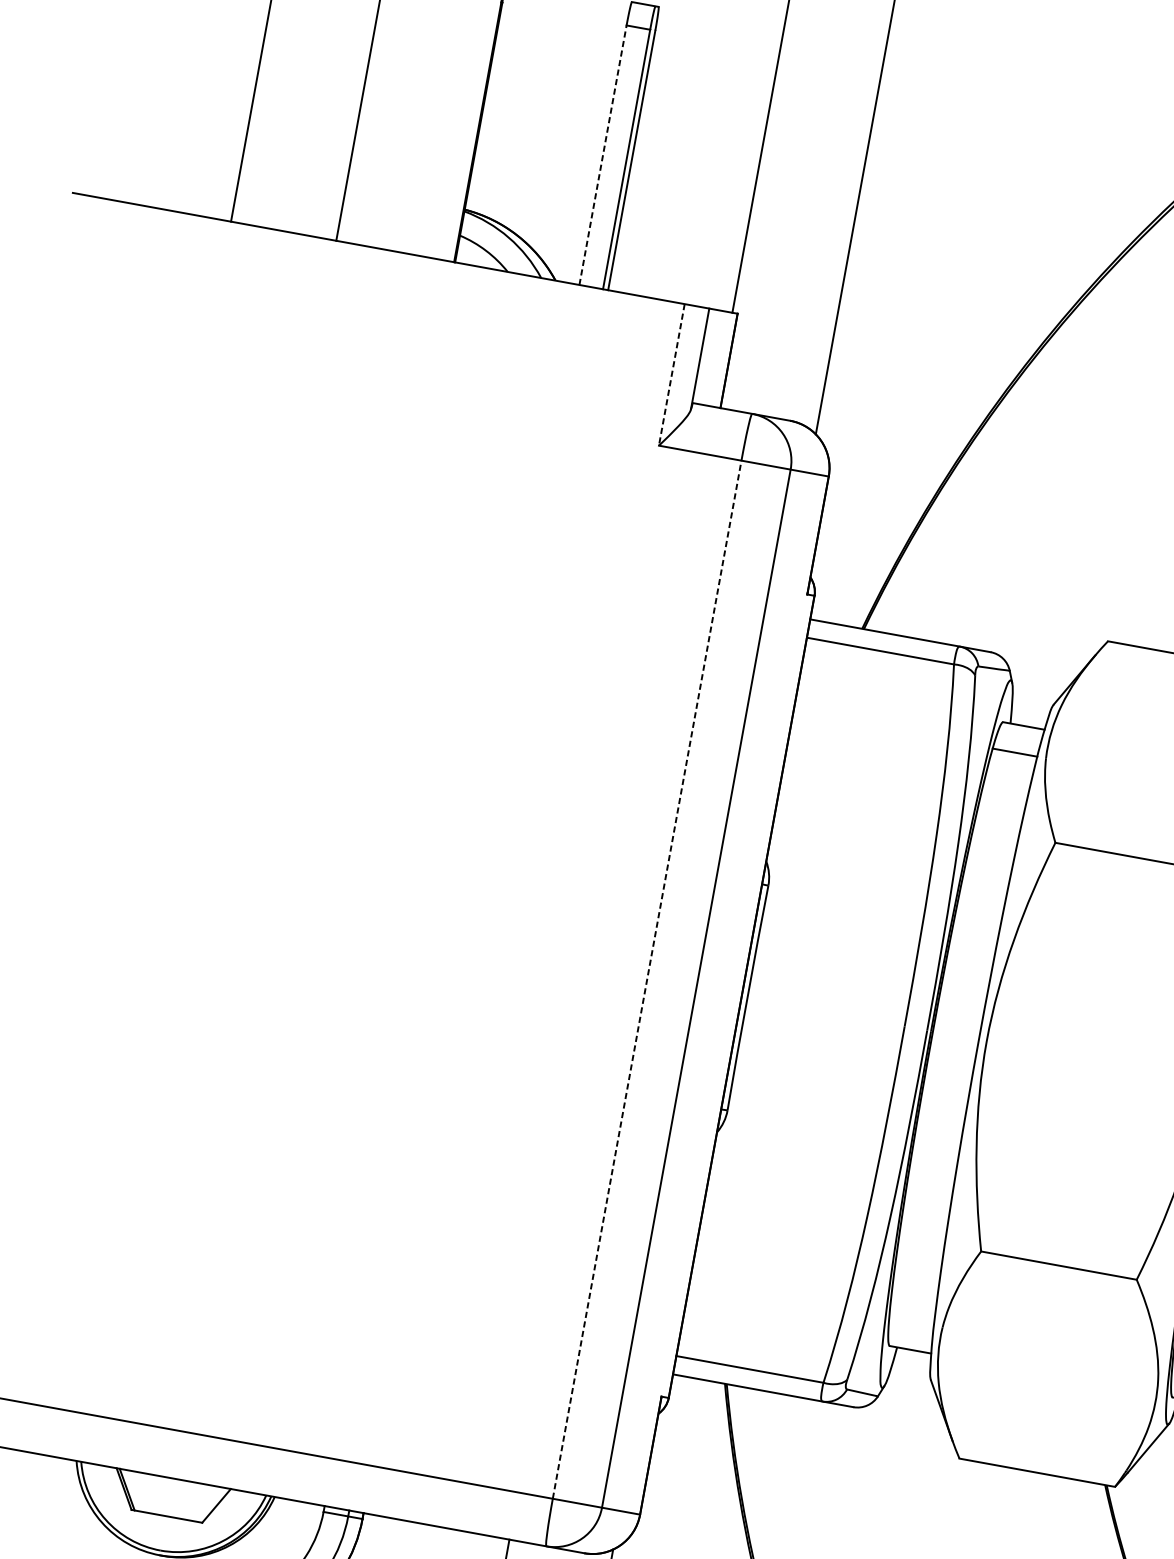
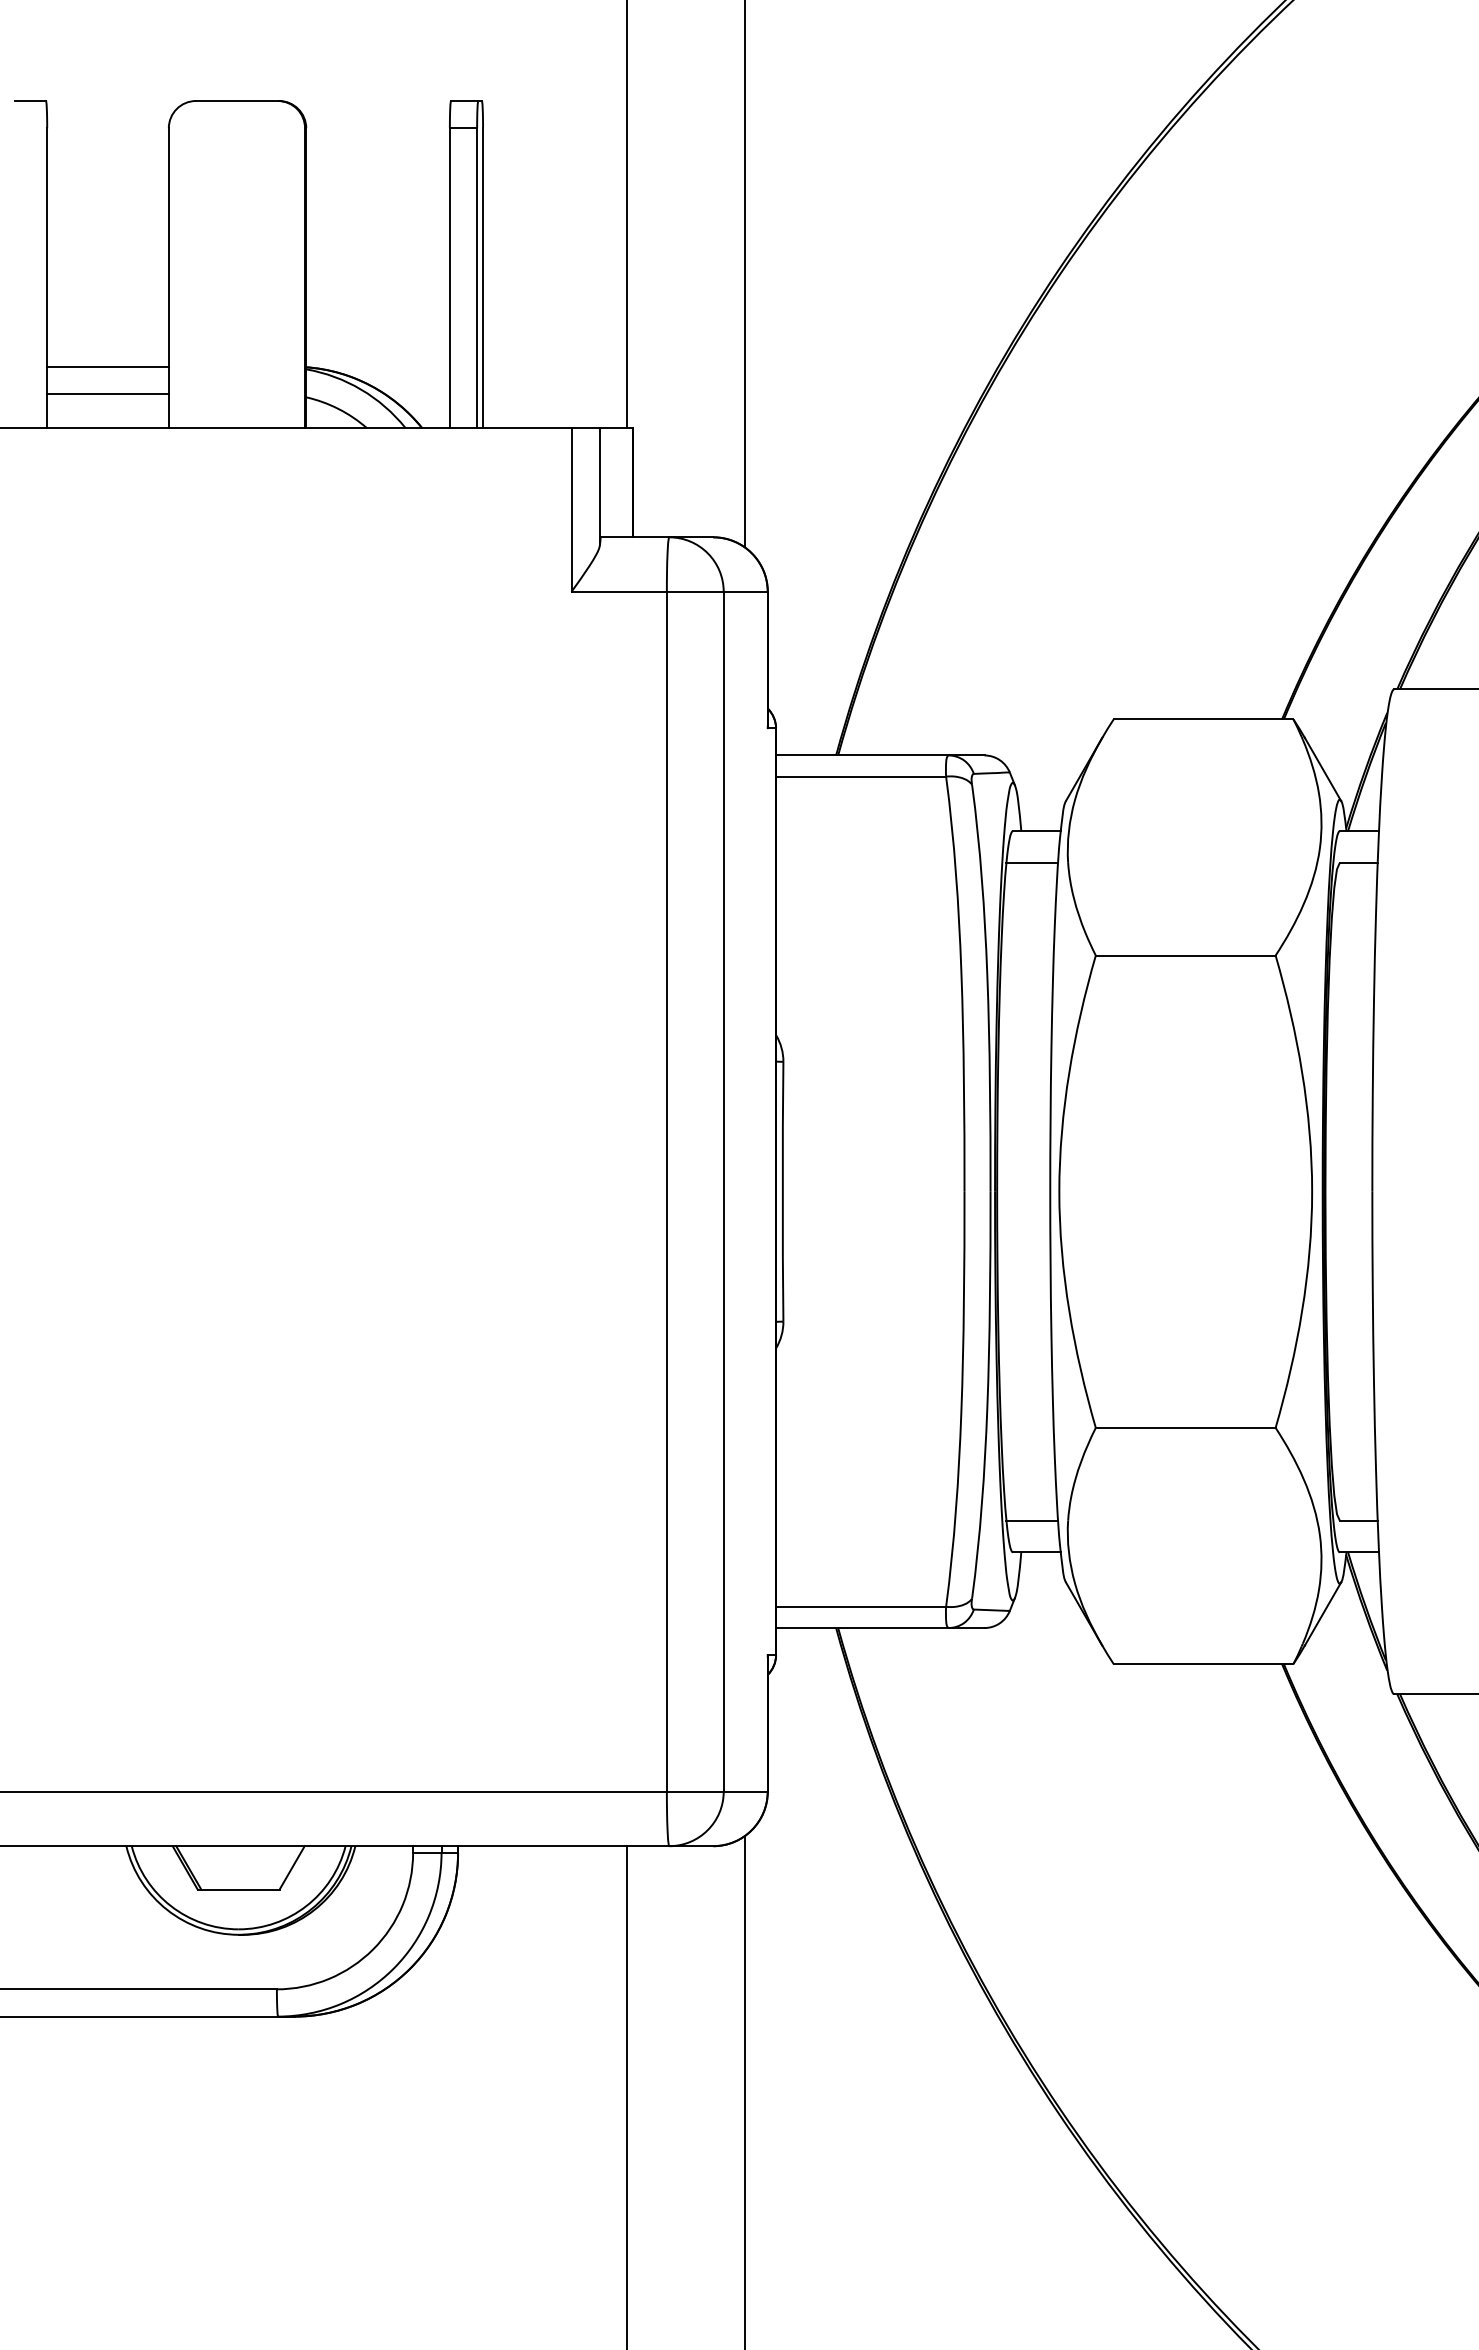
line: (602, 155) -> (449, 278), dashed -> solid
line: (292, 177) -> (107, 366), added
line: (288, 201) -> (107, 394), added
line: (671, 375) -> (571, 510), dashed -> solid
line: (646, 979) -> (666, 1191), dashed -> solid
line: (911, 1321) -> (1032, 1520), added

